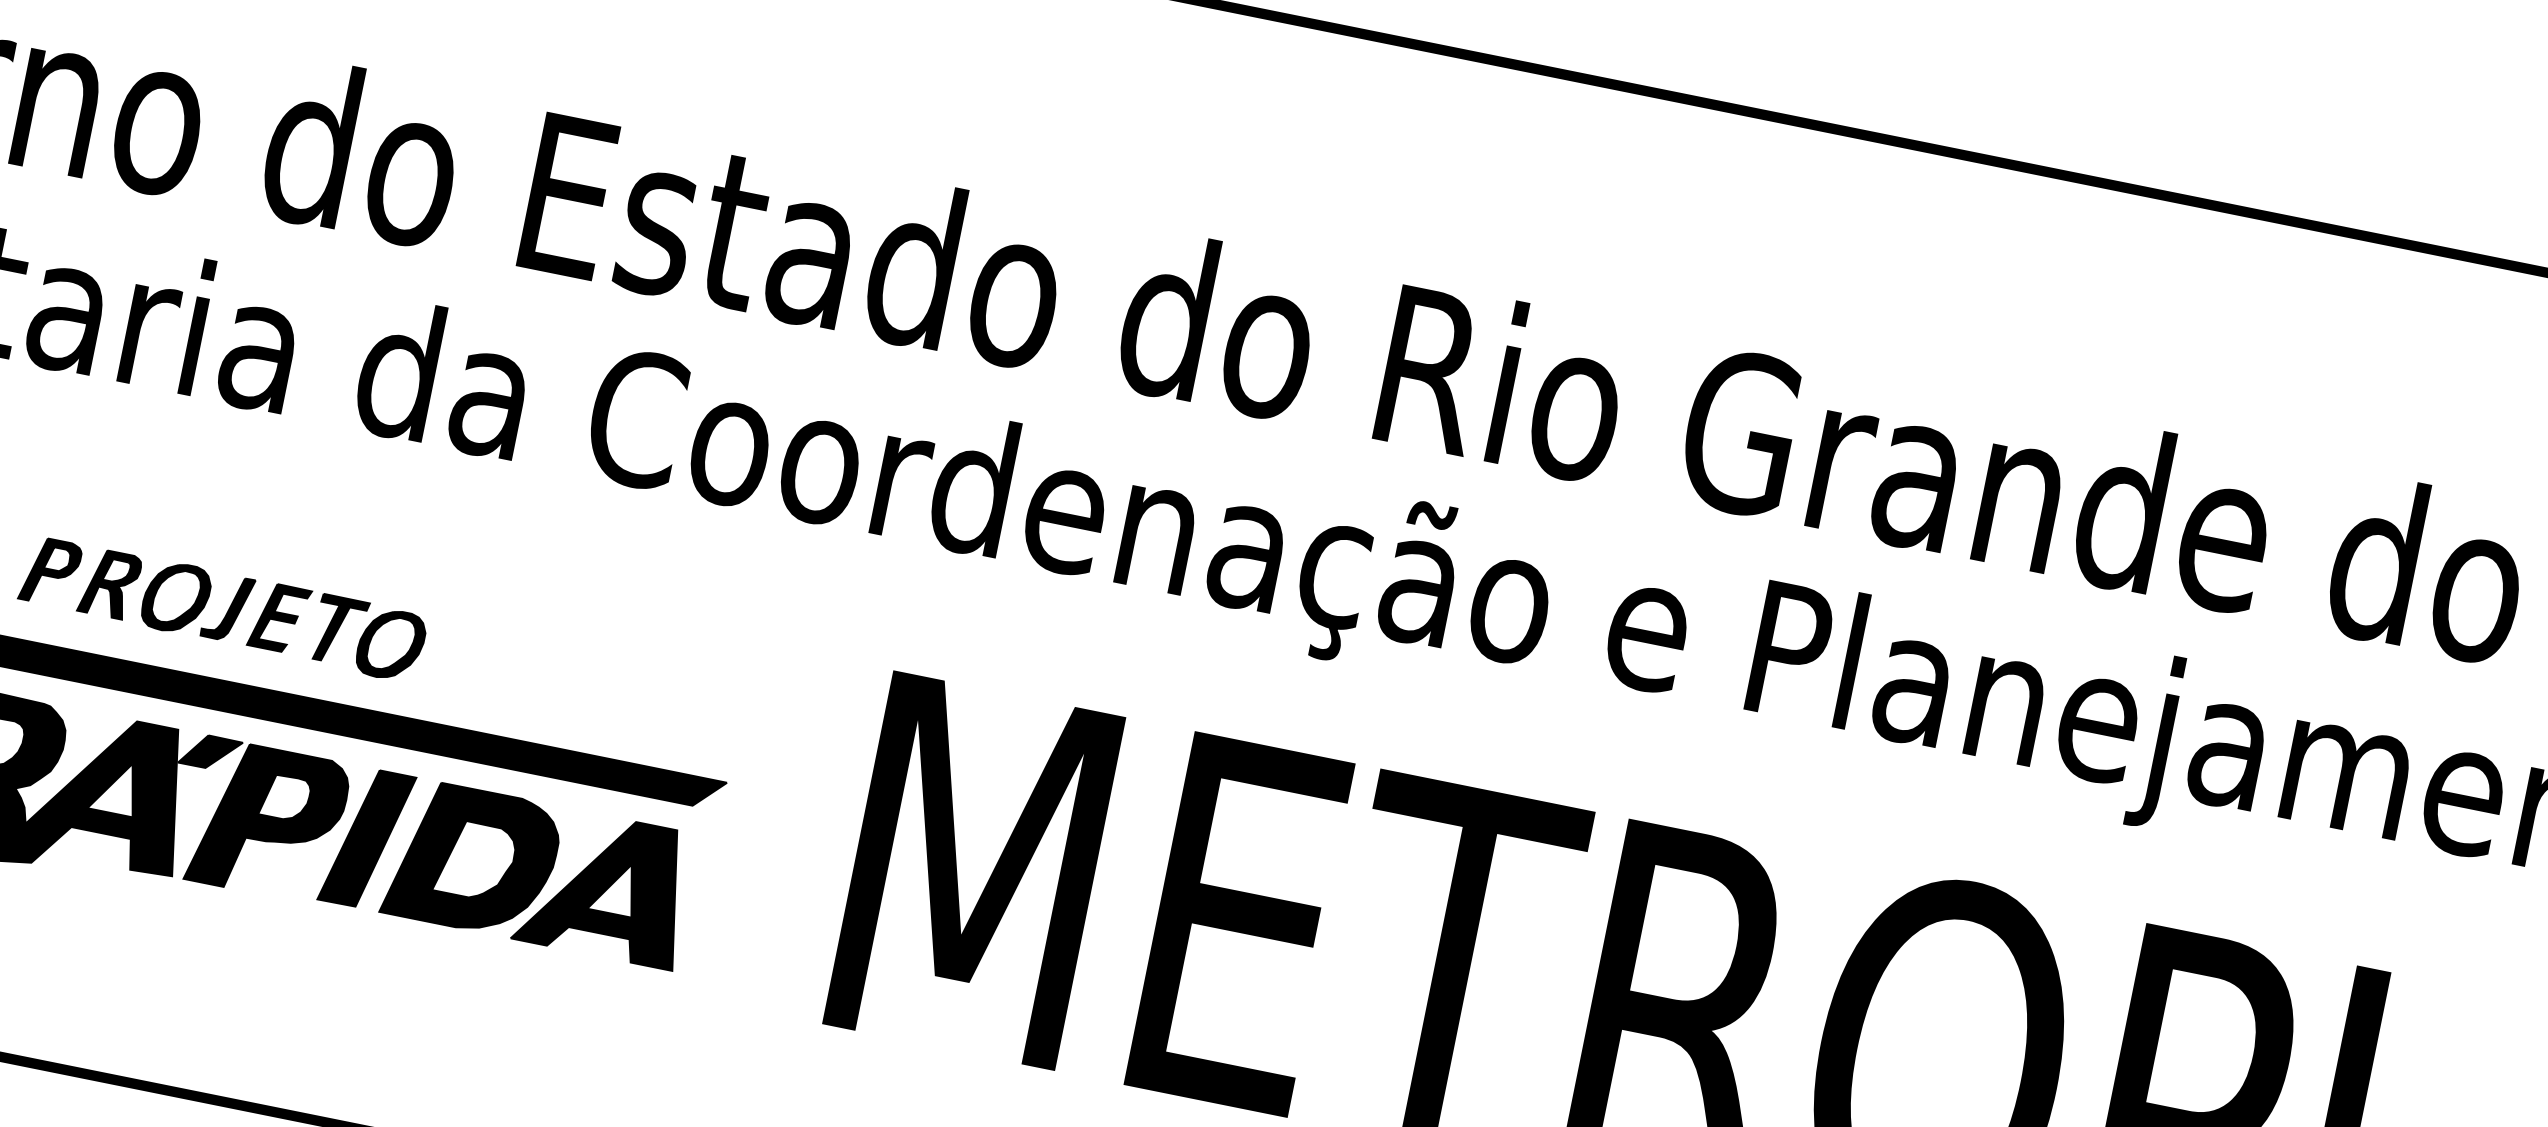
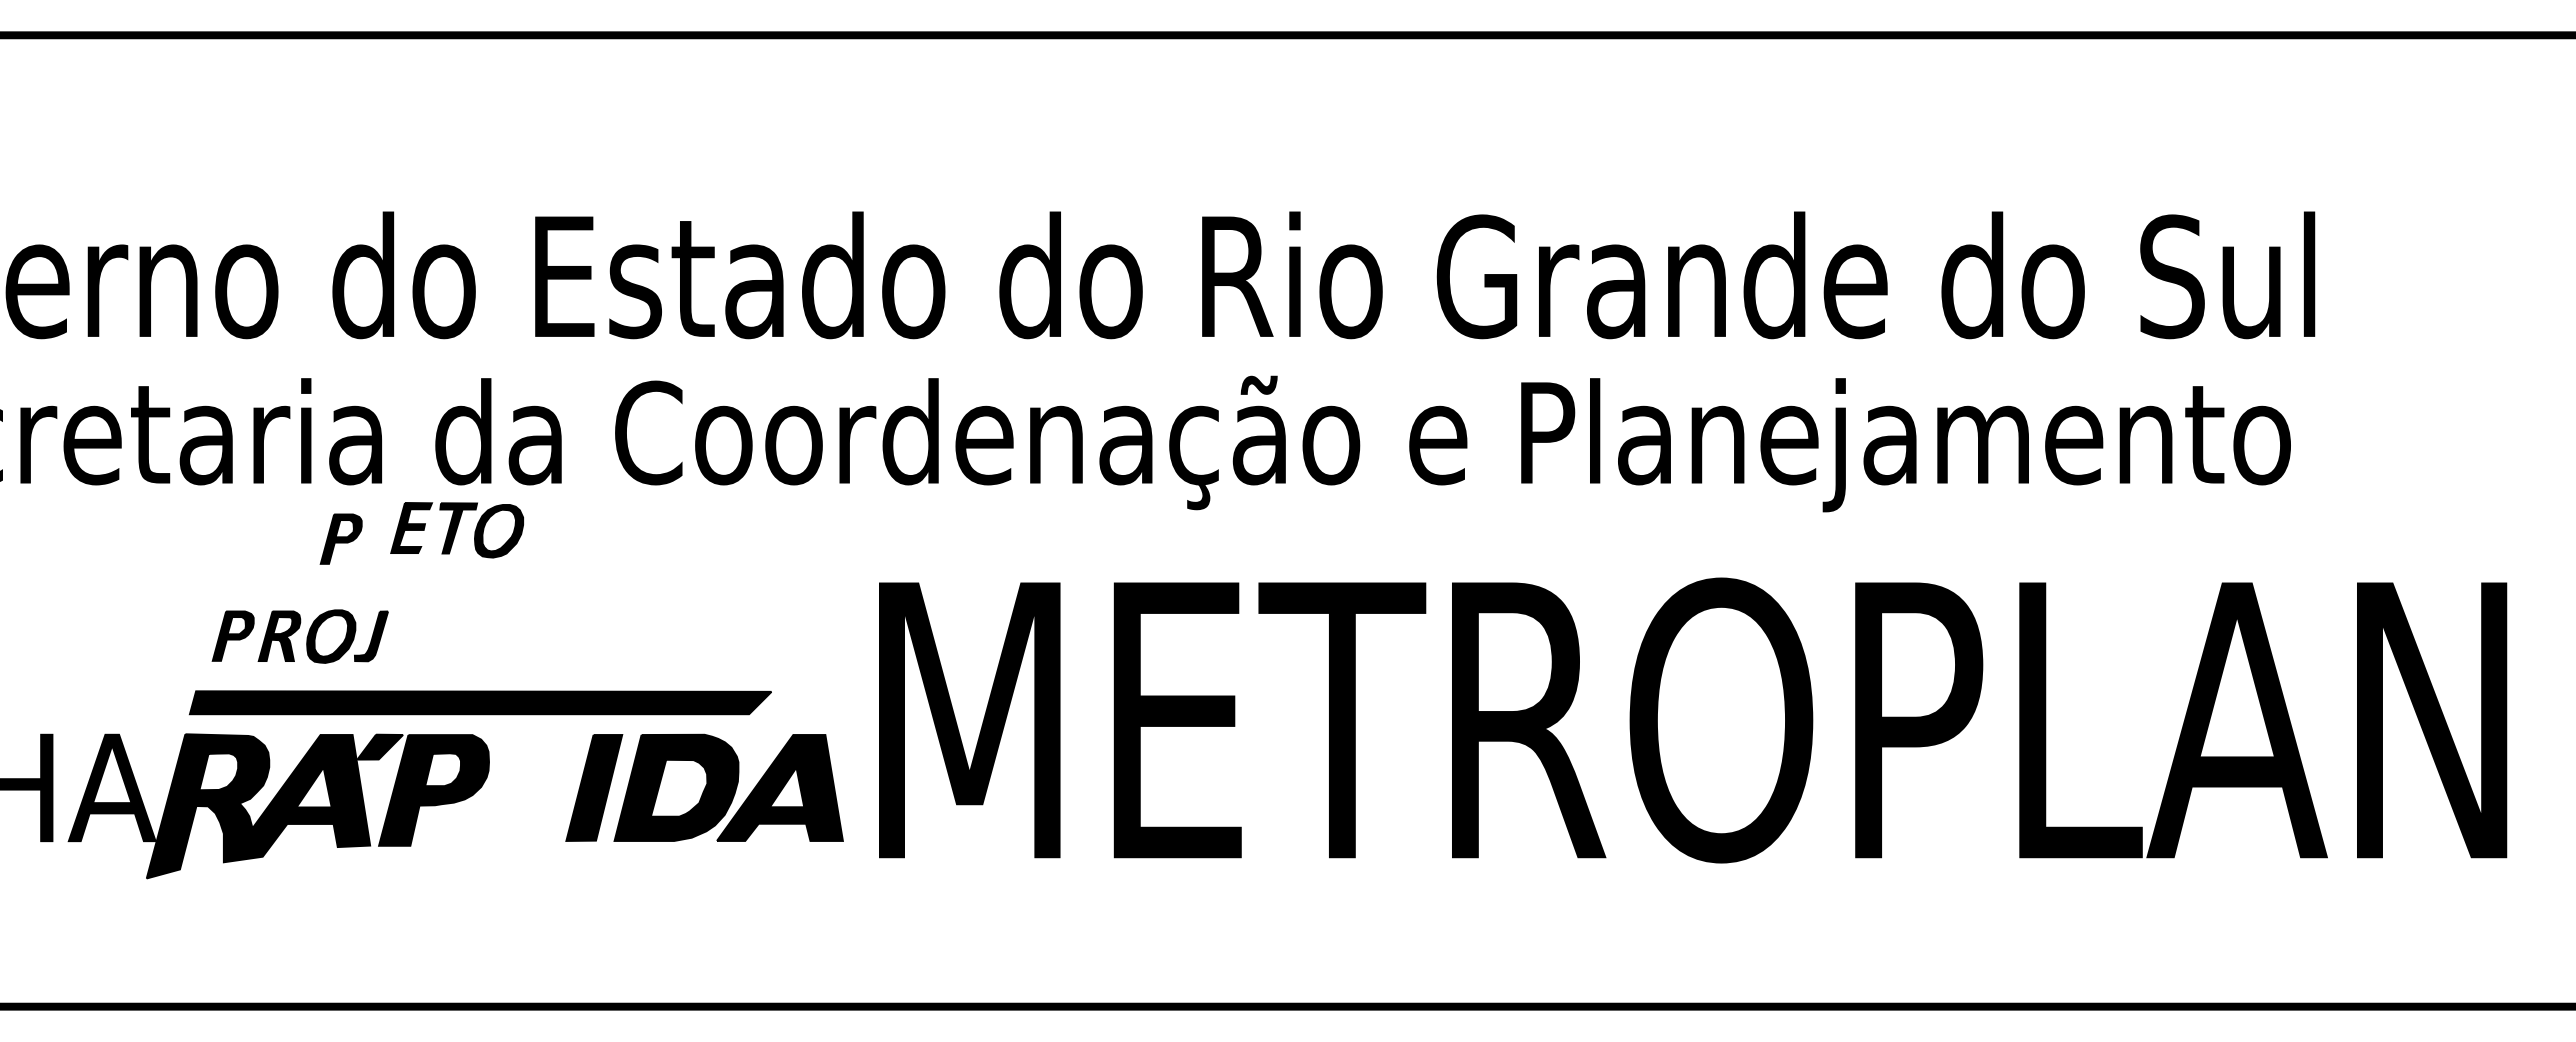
part: (213, 474) -> (340, 538), added
part: (336, 632) -> (456, 530), moved
part: (508, 866) -> (704, 787), moved

